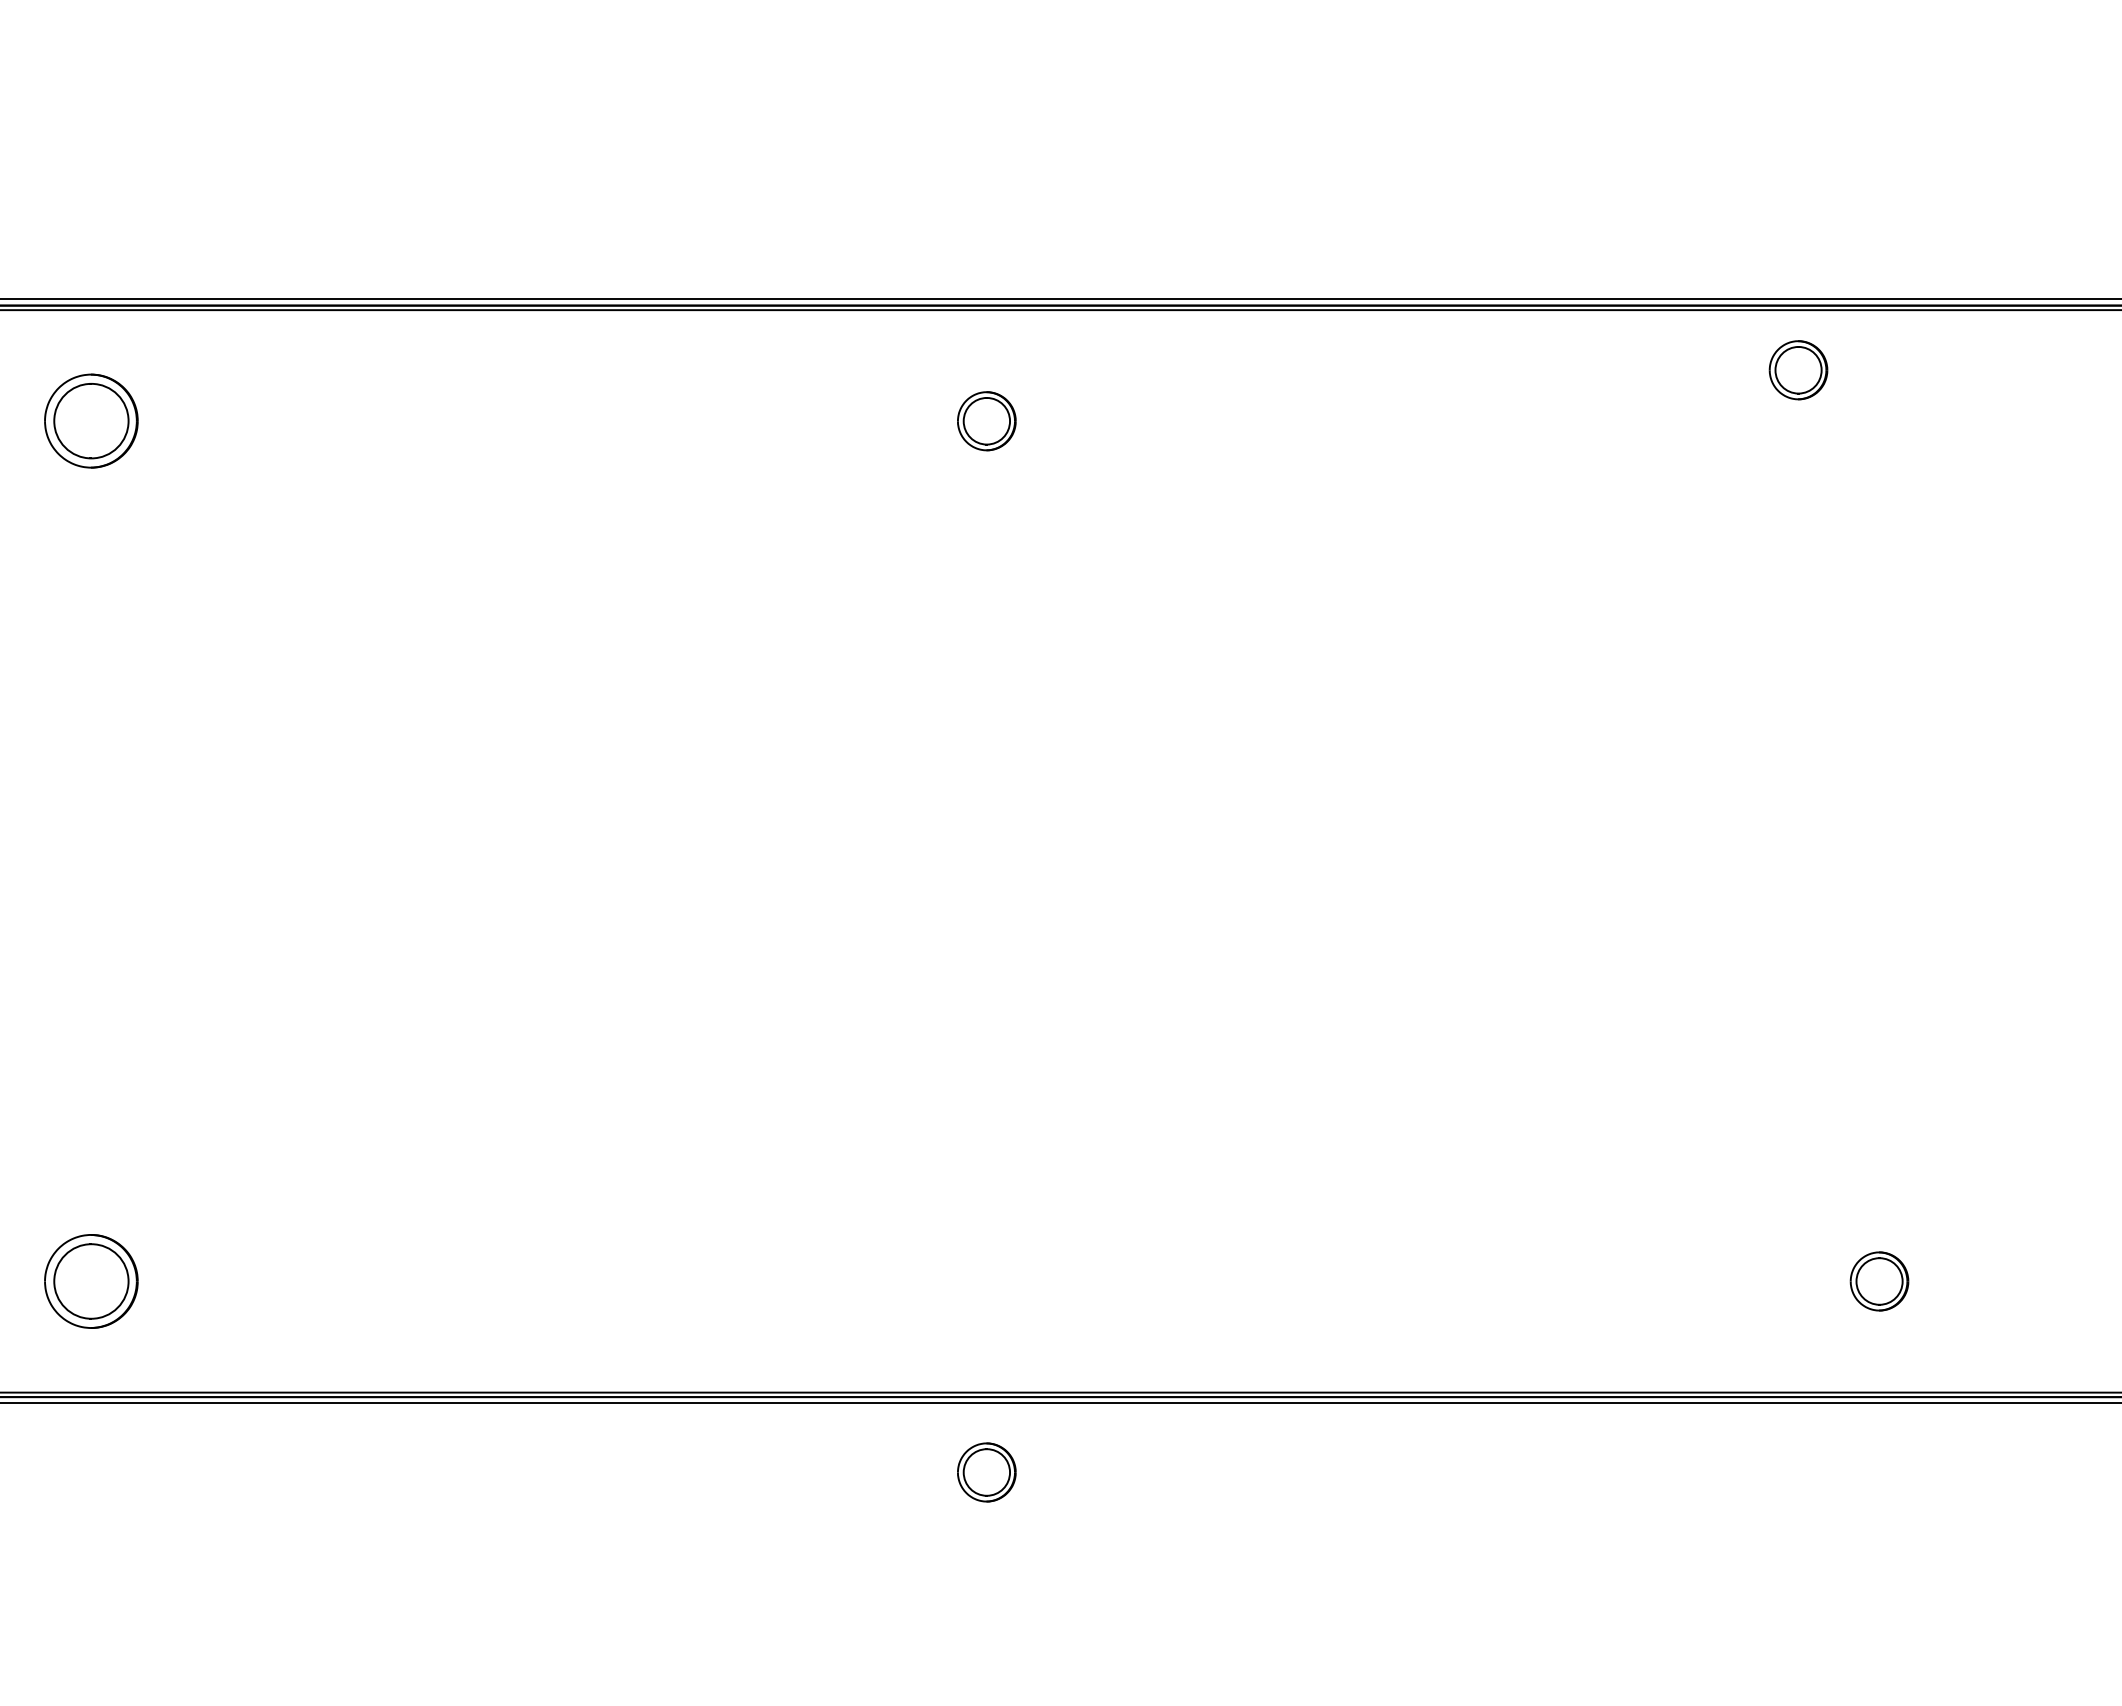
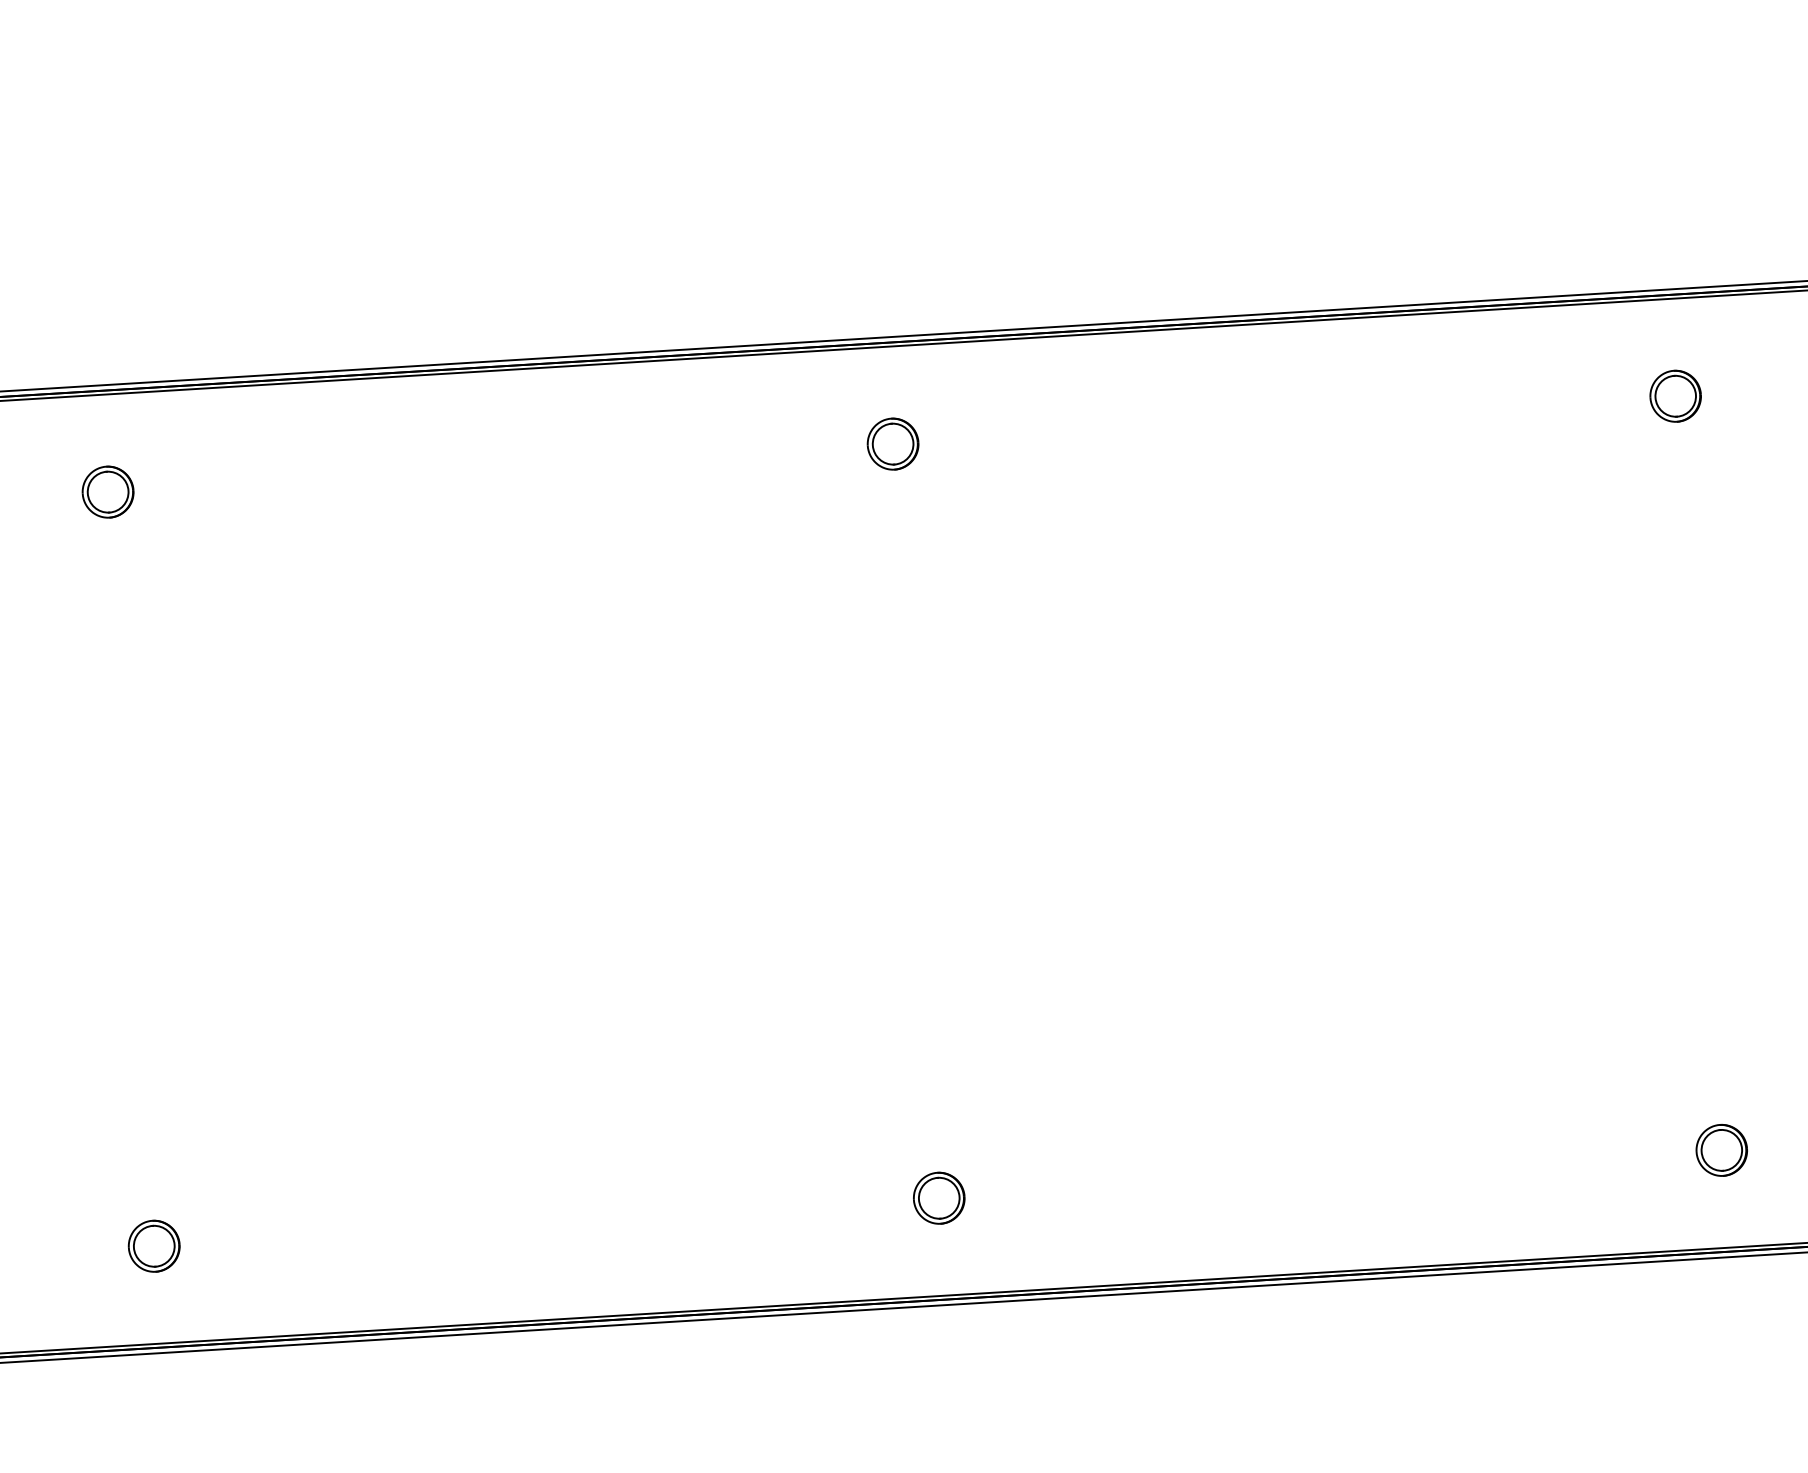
part: (1798, 370) -> (1675, 396), moved
part: (91, 421) -> (108, 492), size x0.62
part: (91, 1281) -> (154, 1246), size x0.62
part: (986, 1472) -> (938, 1198), moved

